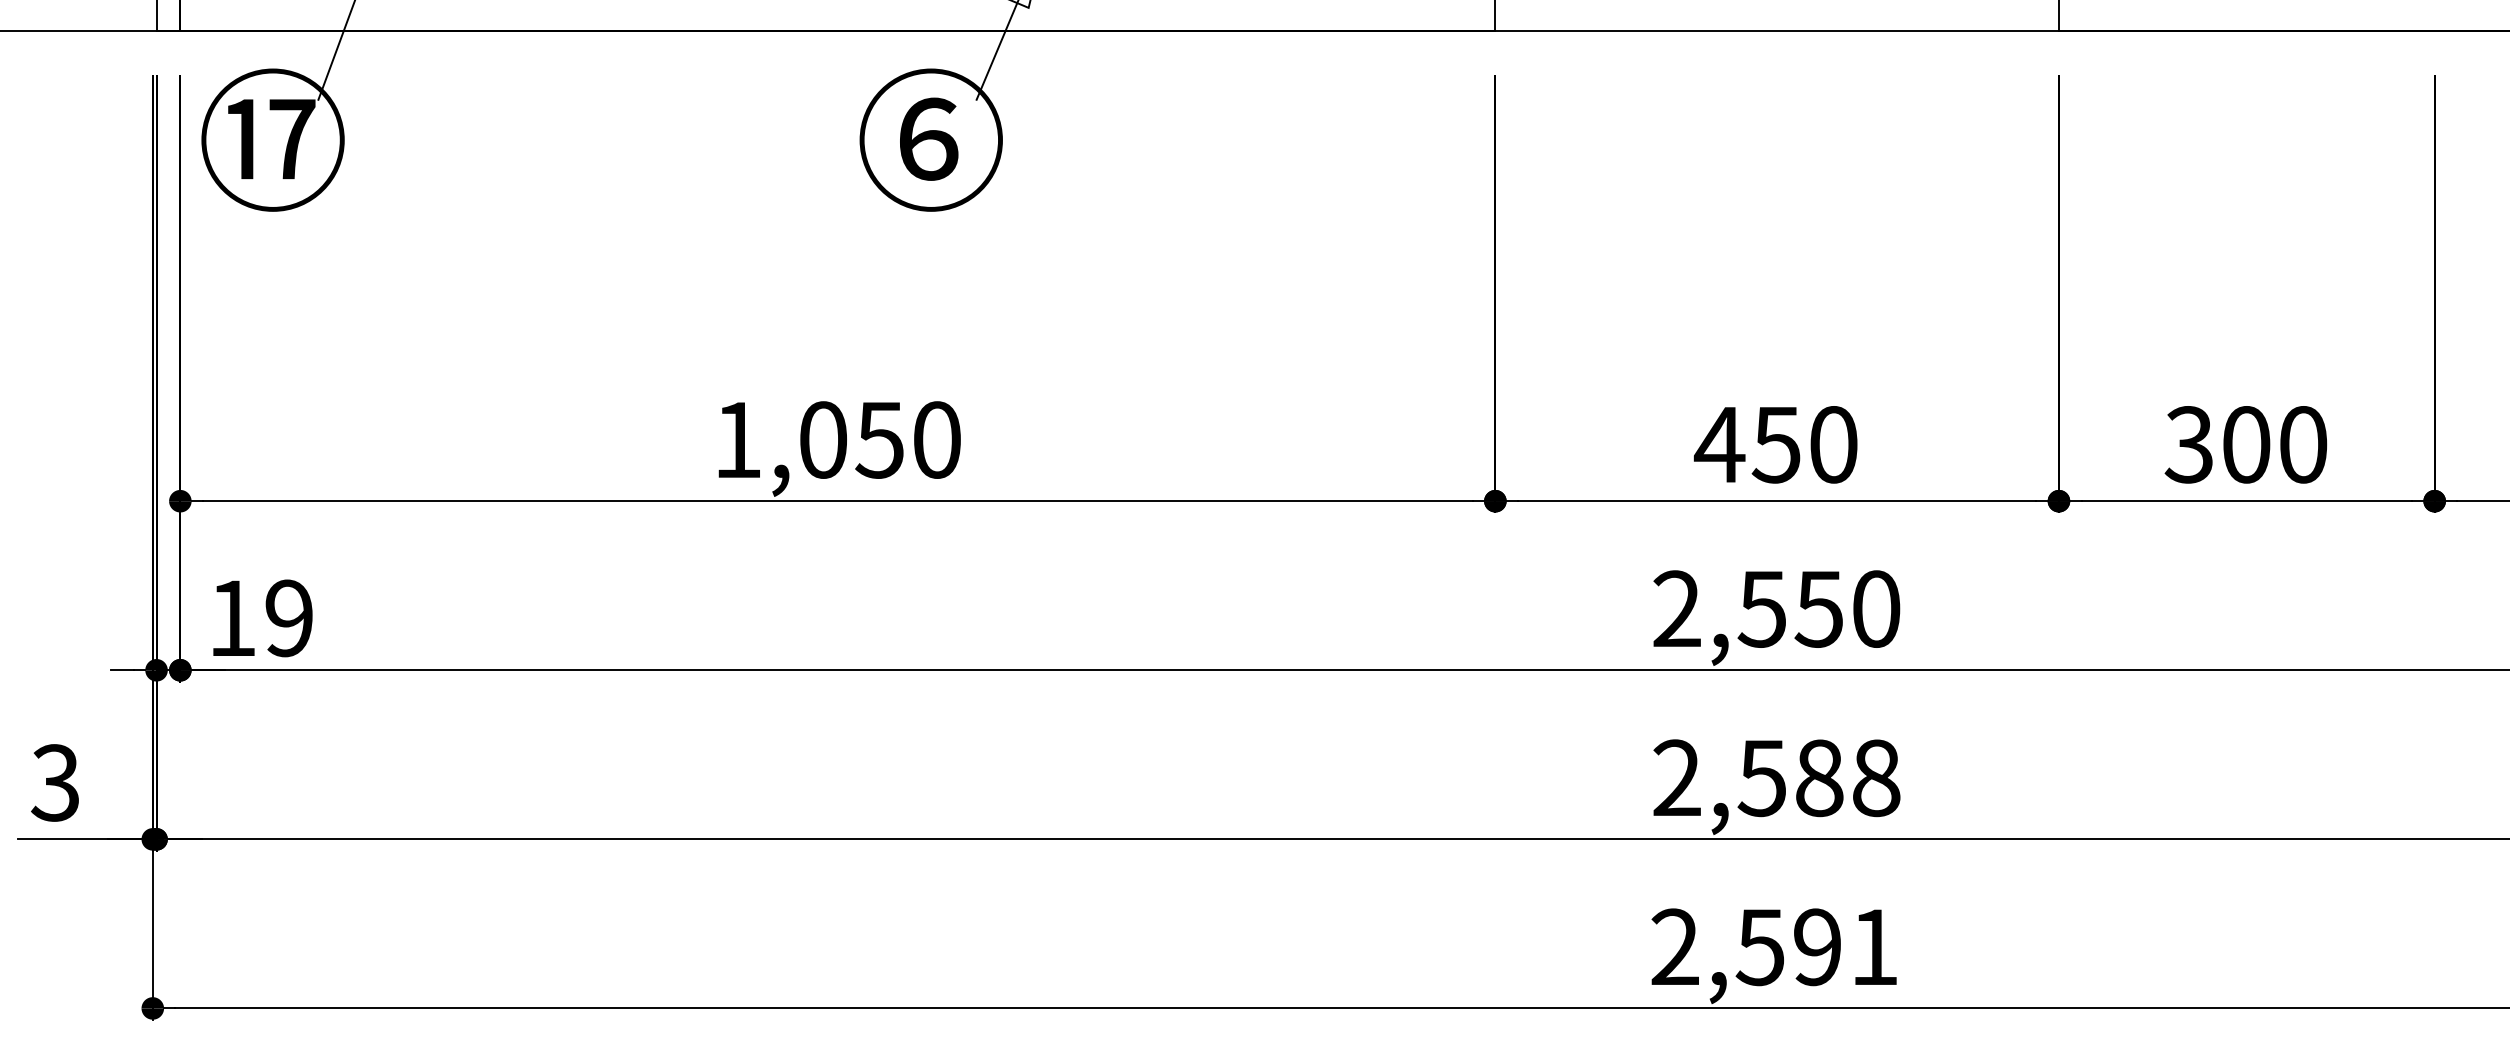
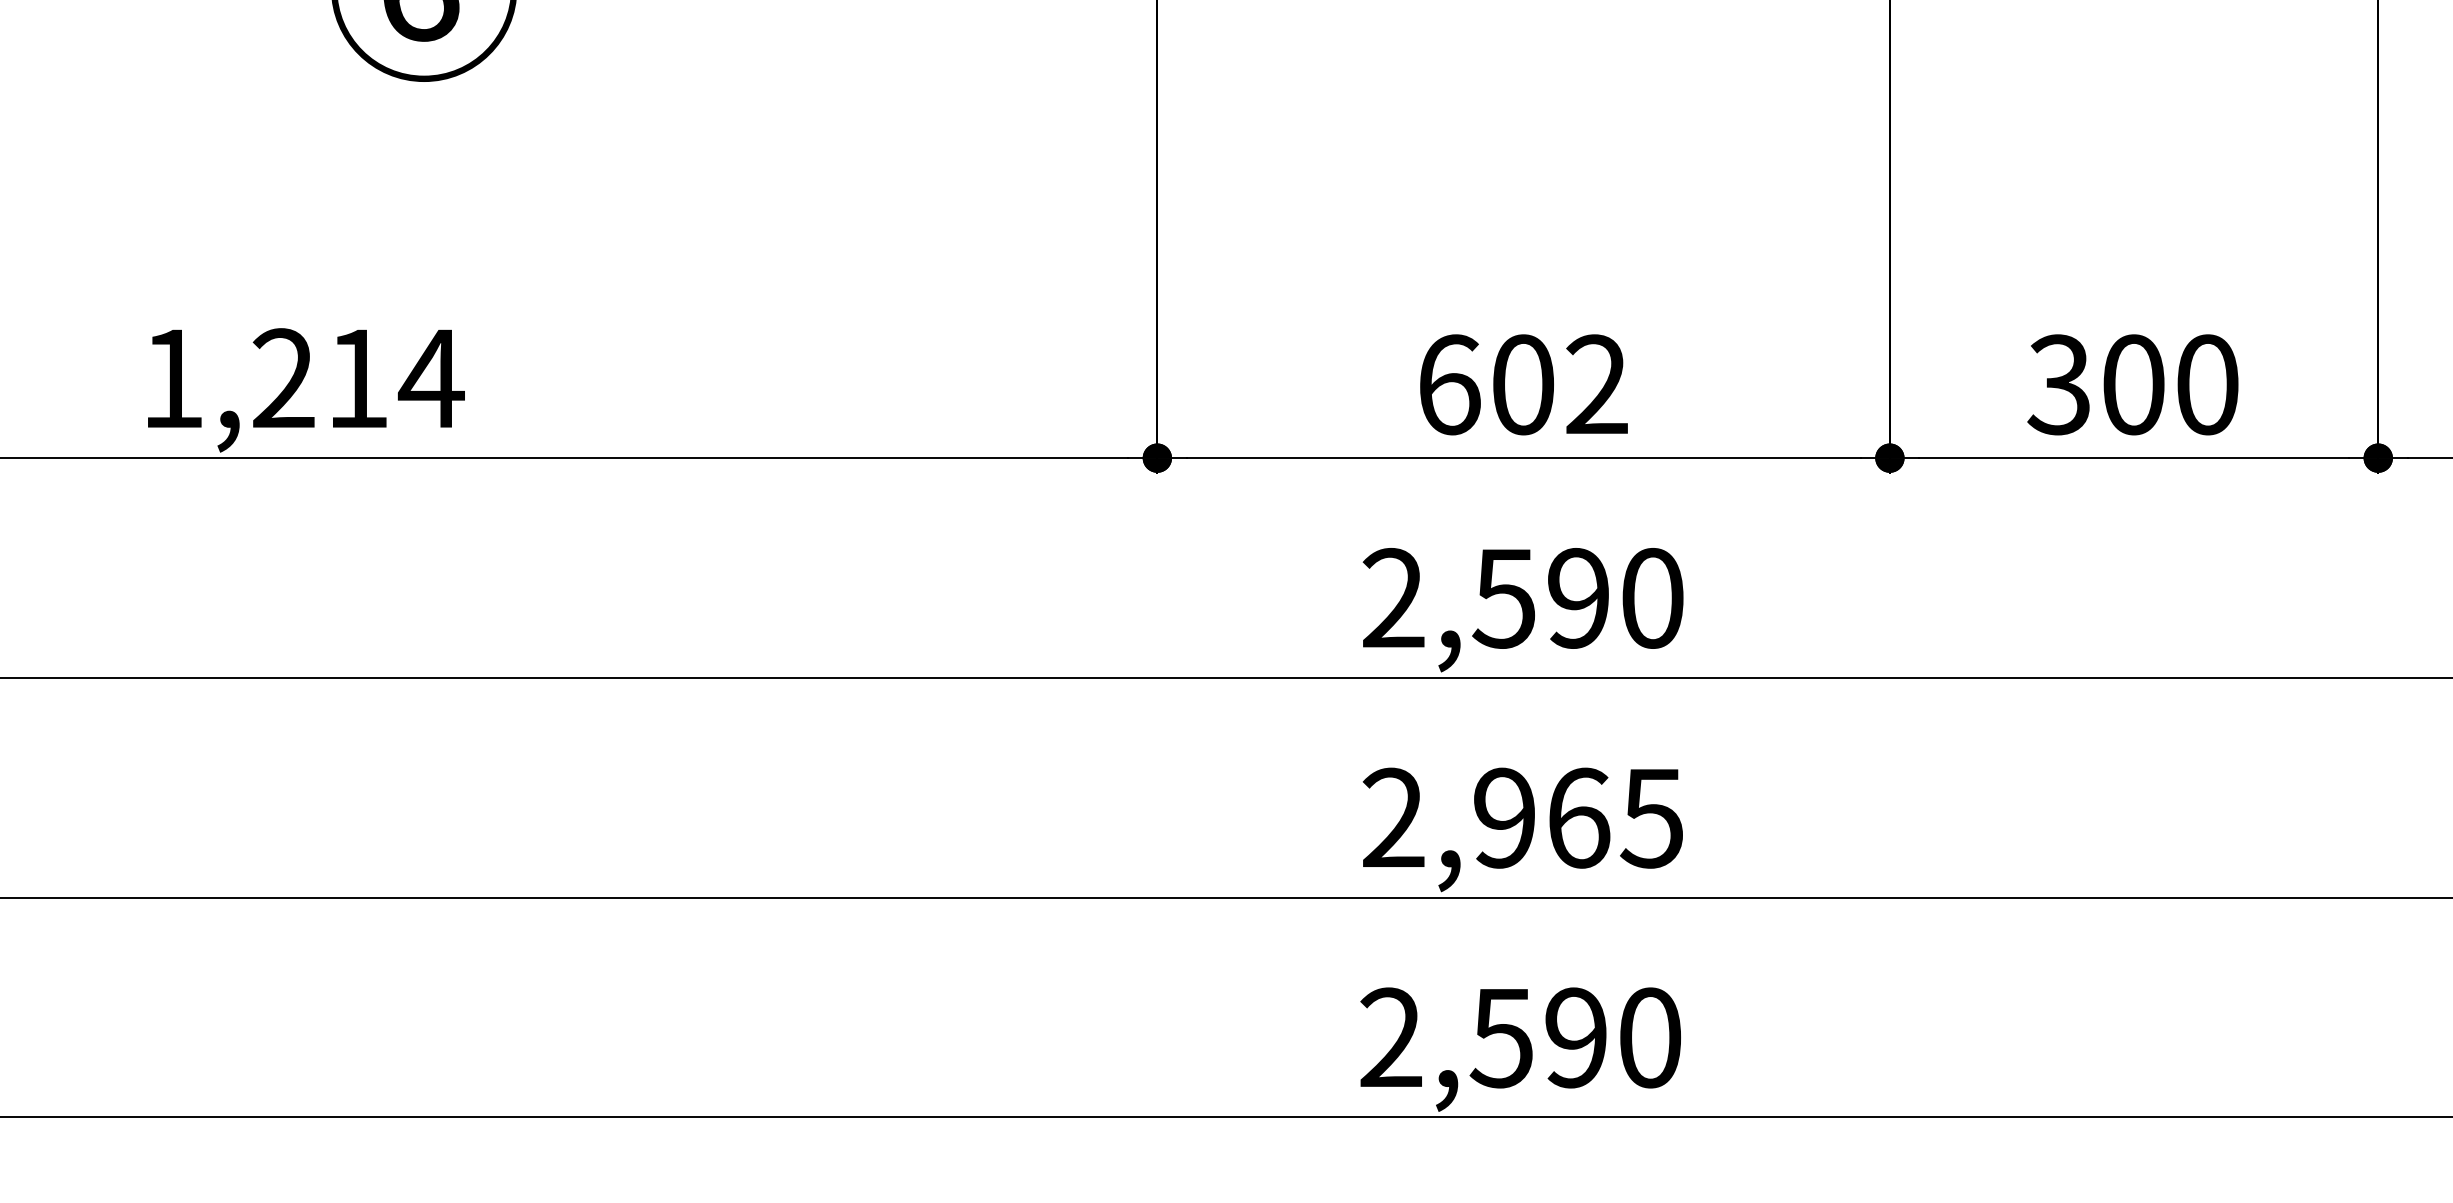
text: (880, 439) -> (358, 377), 1,050 -> 1,214
text: (1775, 444) -> (1521, 384), 450 -> 602
text: (1818, 608) -> (1577, 597), 2,550 -> 2,590
text: (1818, 778) -> (1577, 818), 2,588 -> 2,965
text: (1874, 947) -> (1650, 1038), 2,591 -> 2,590

